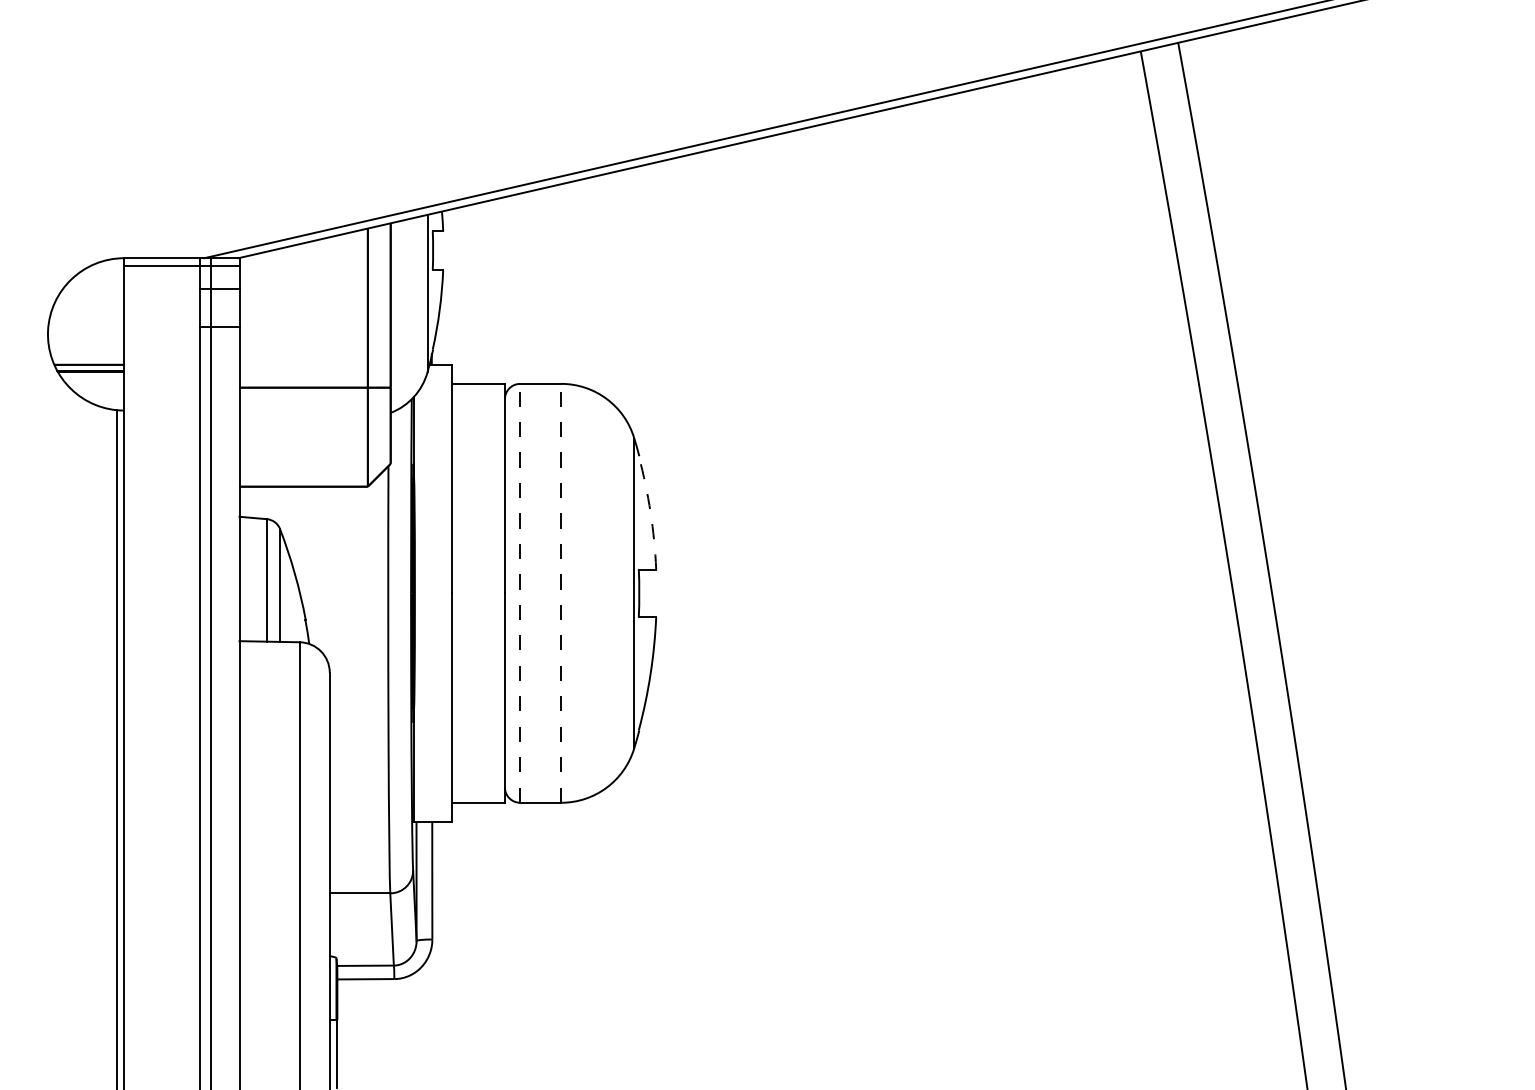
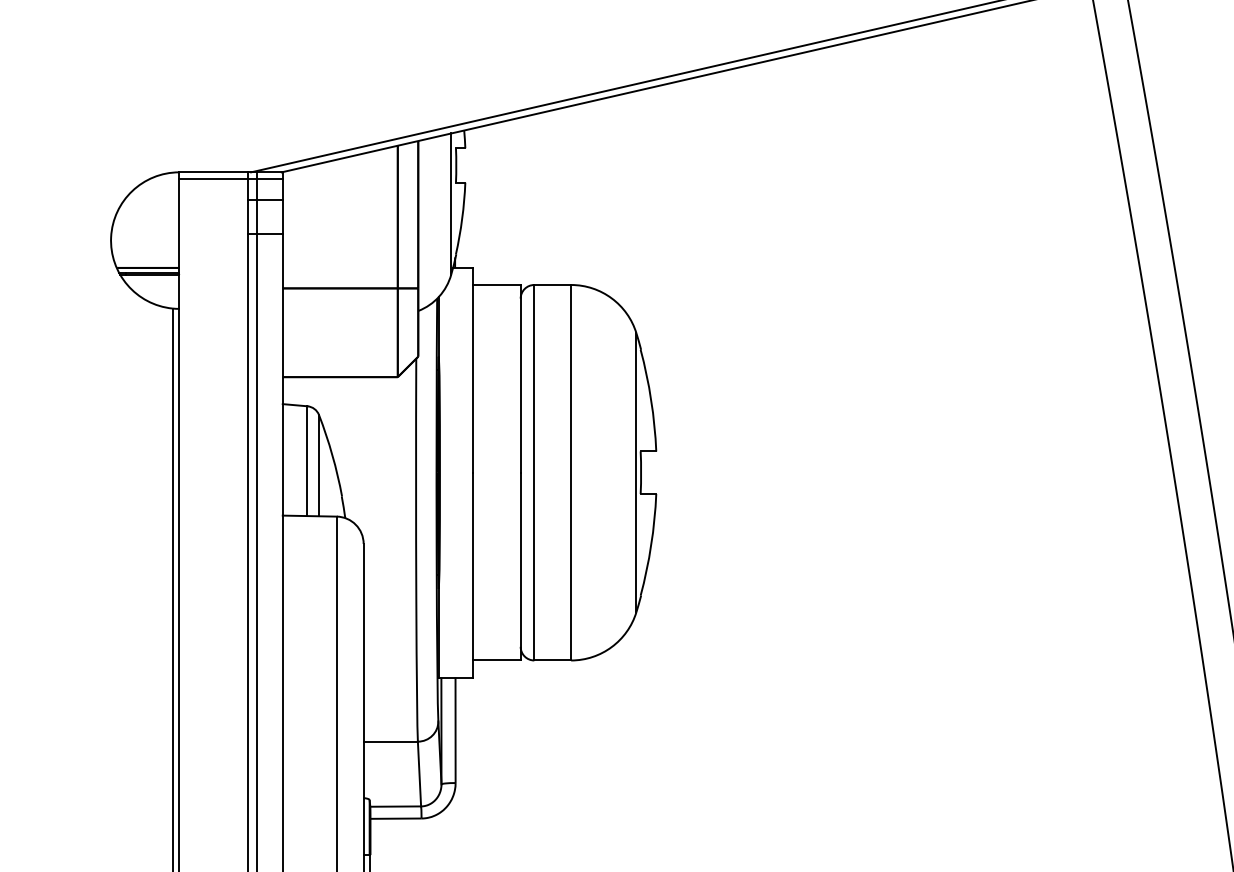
arc: (650, 512) -> (651, 400), dashed -> solid
line: (520, 592) -> (534, 471), dashed -> solid
line: (561, 592) -> (571, 471), dashed -> solid

